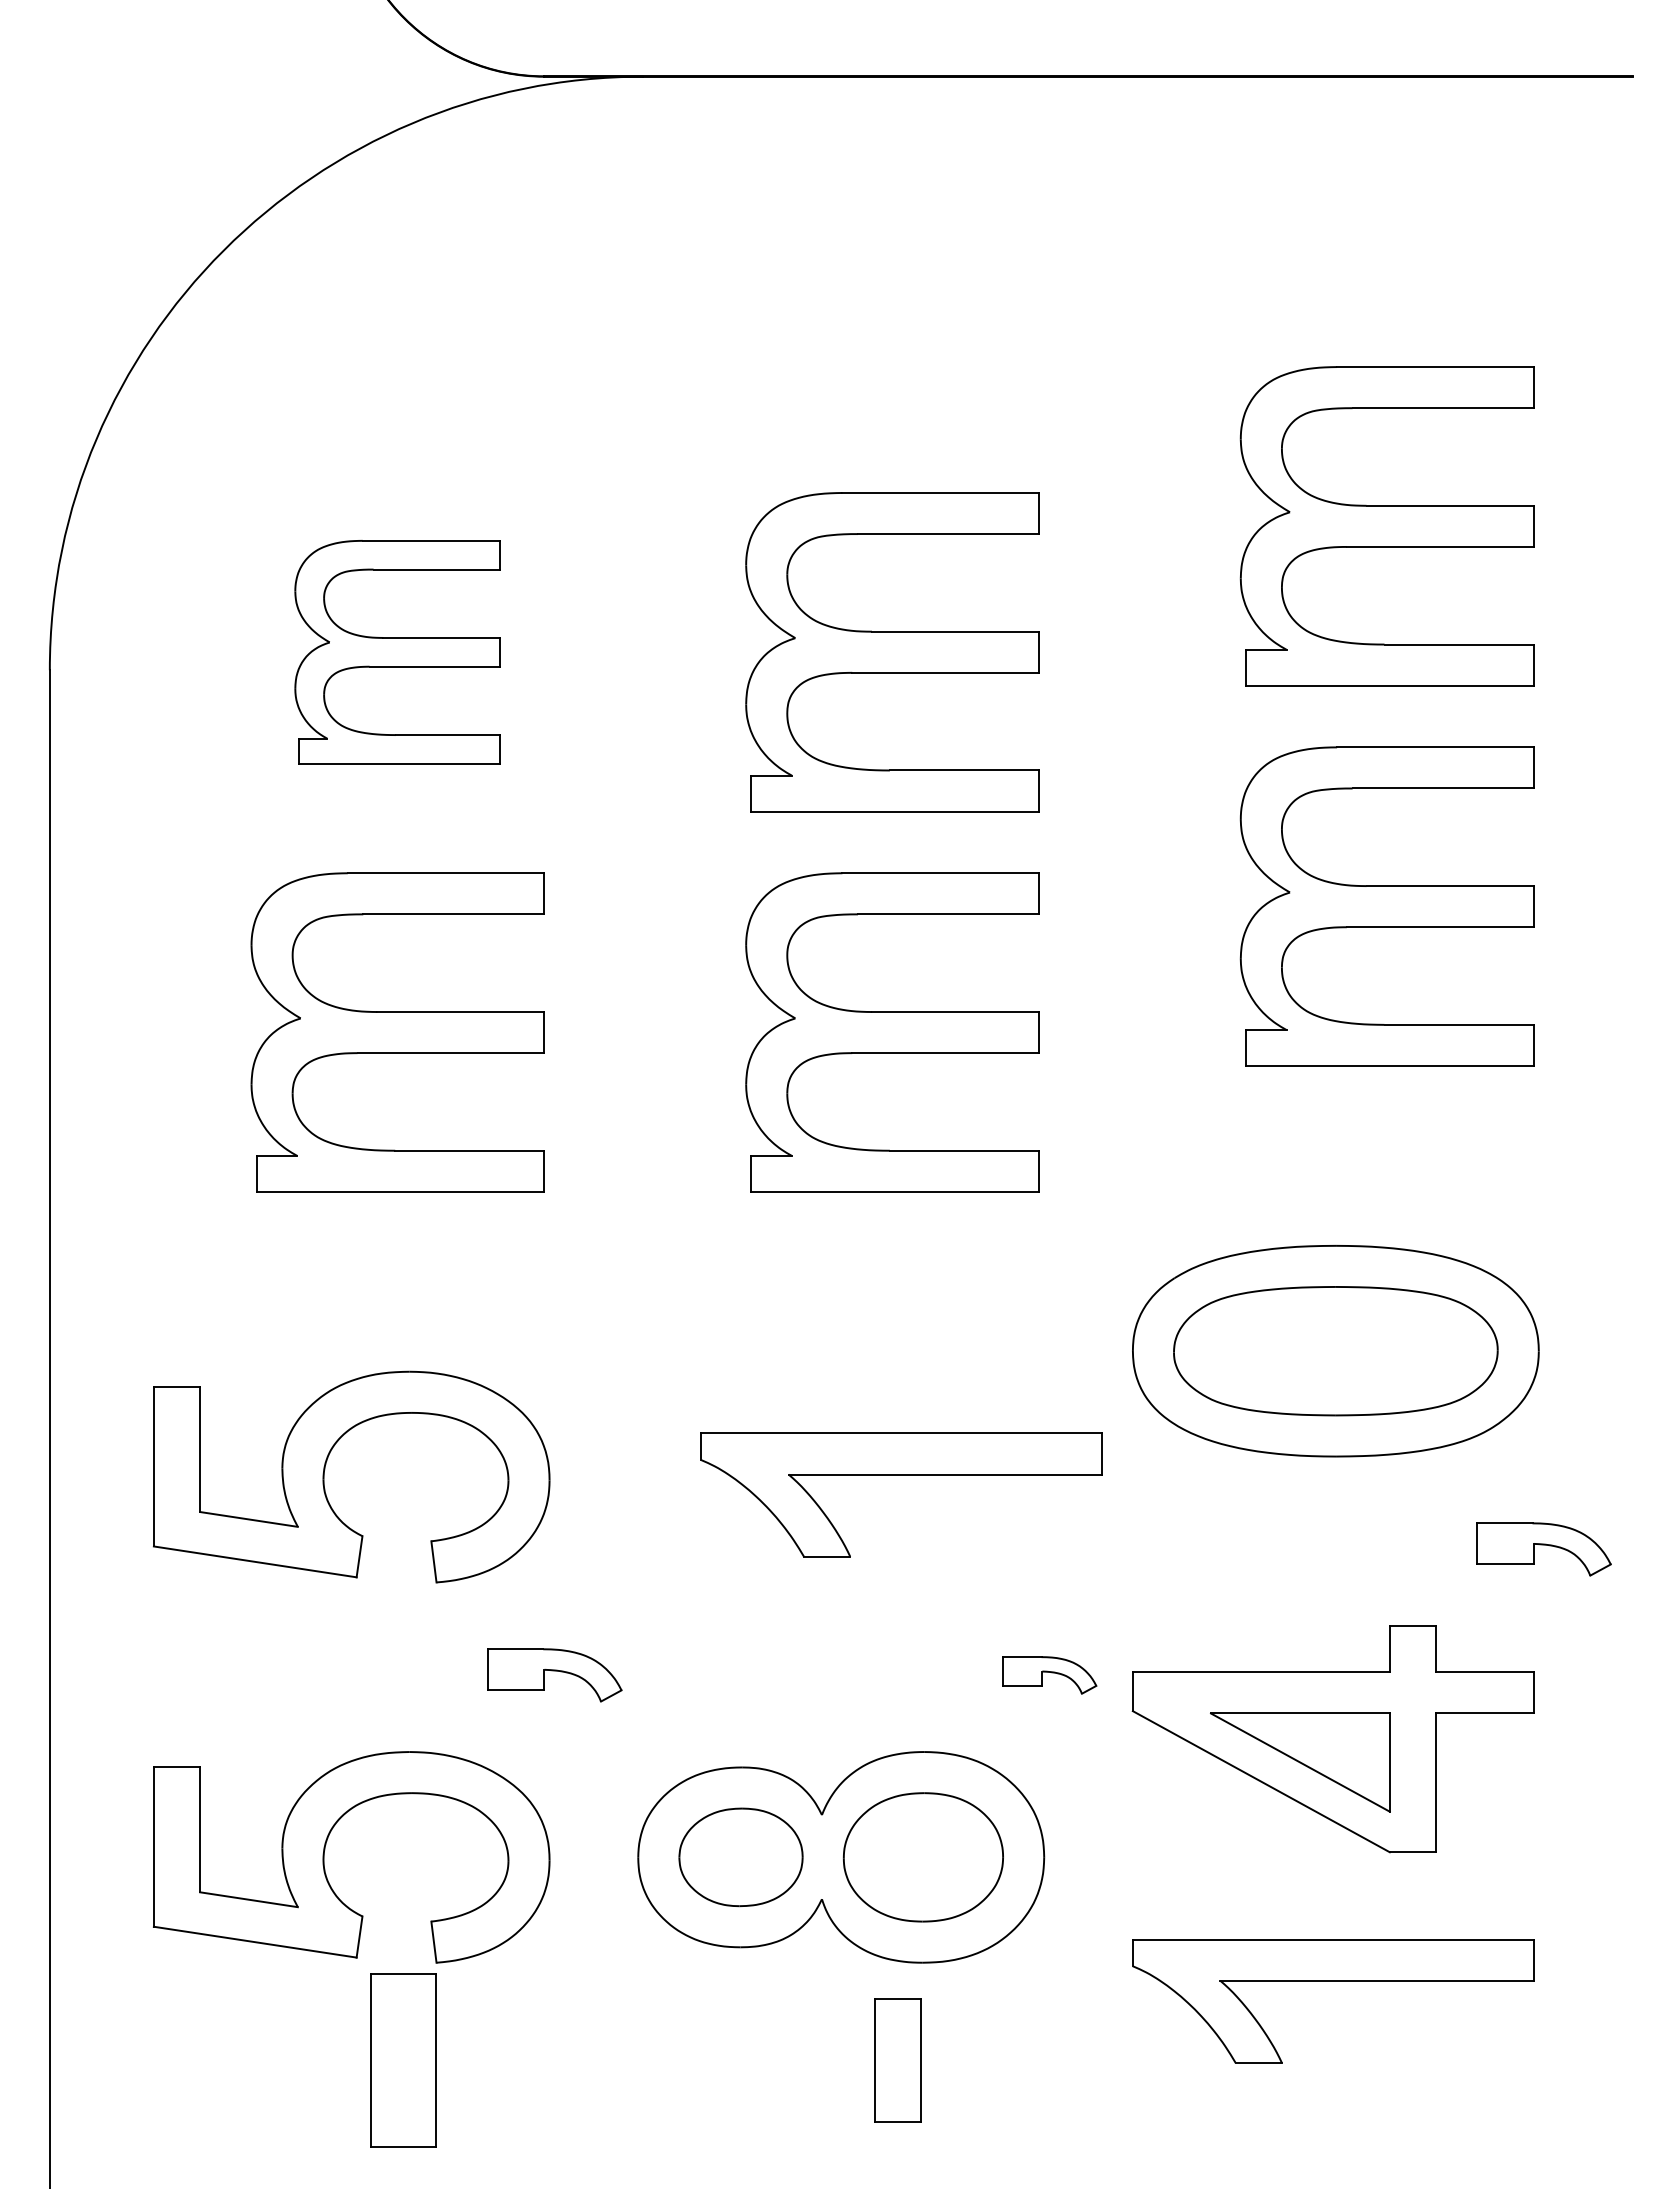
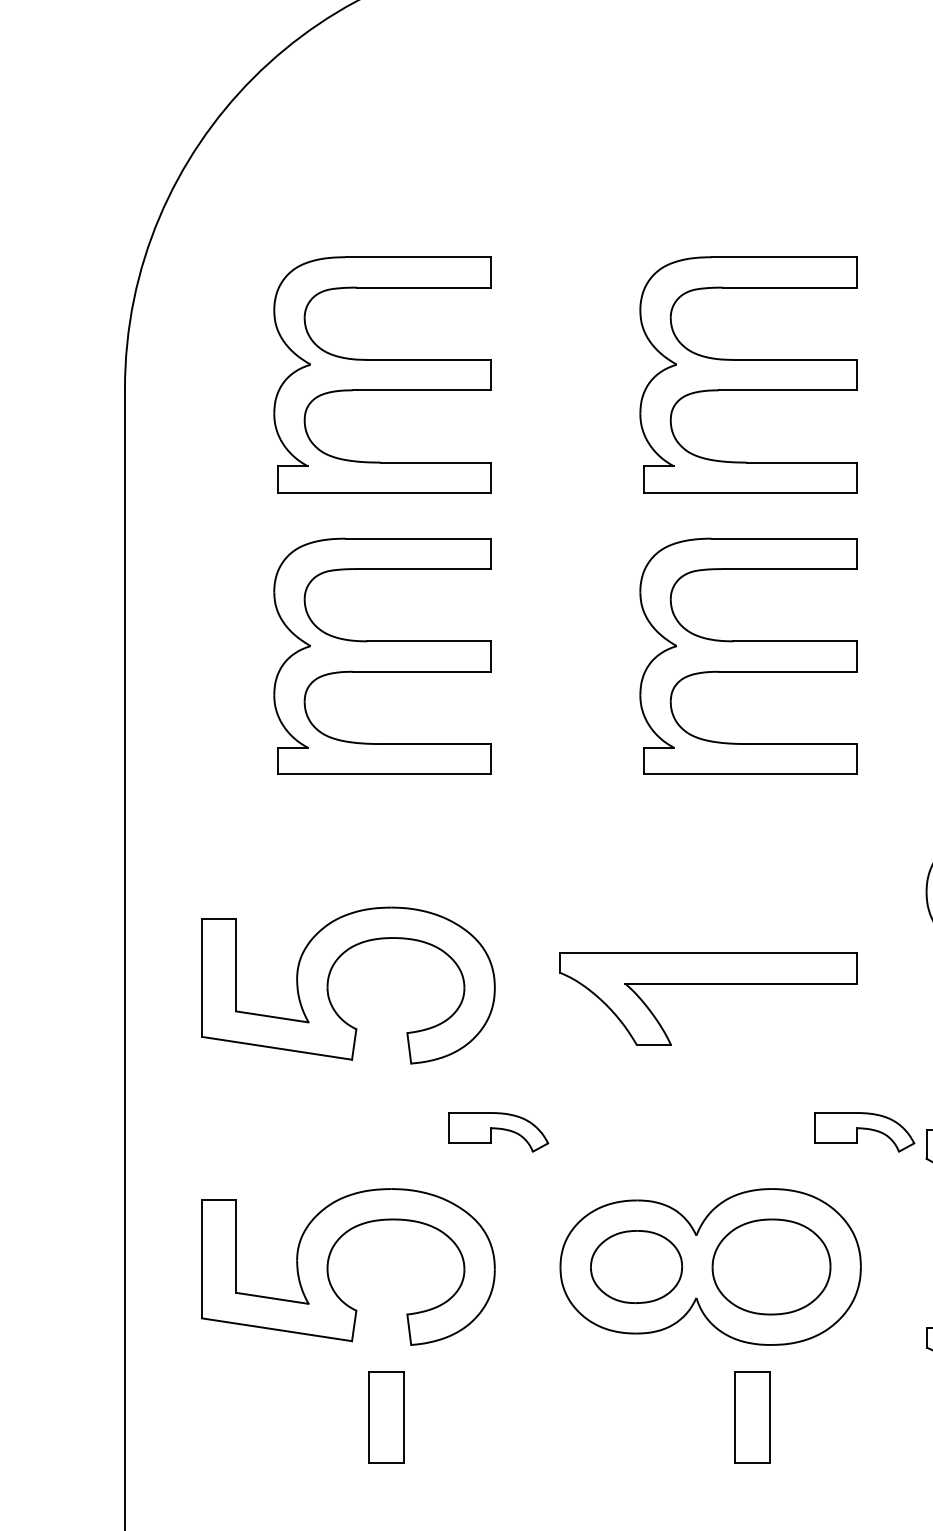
part: (397, 652) -> (382, 375), size x1.43
part: (901, 1475) -> (708, 984), moved
part: (1049, 1675) -> (864, 1132), size x1.43
part: (402, 2060) -> (386, 1417), size x0.71

